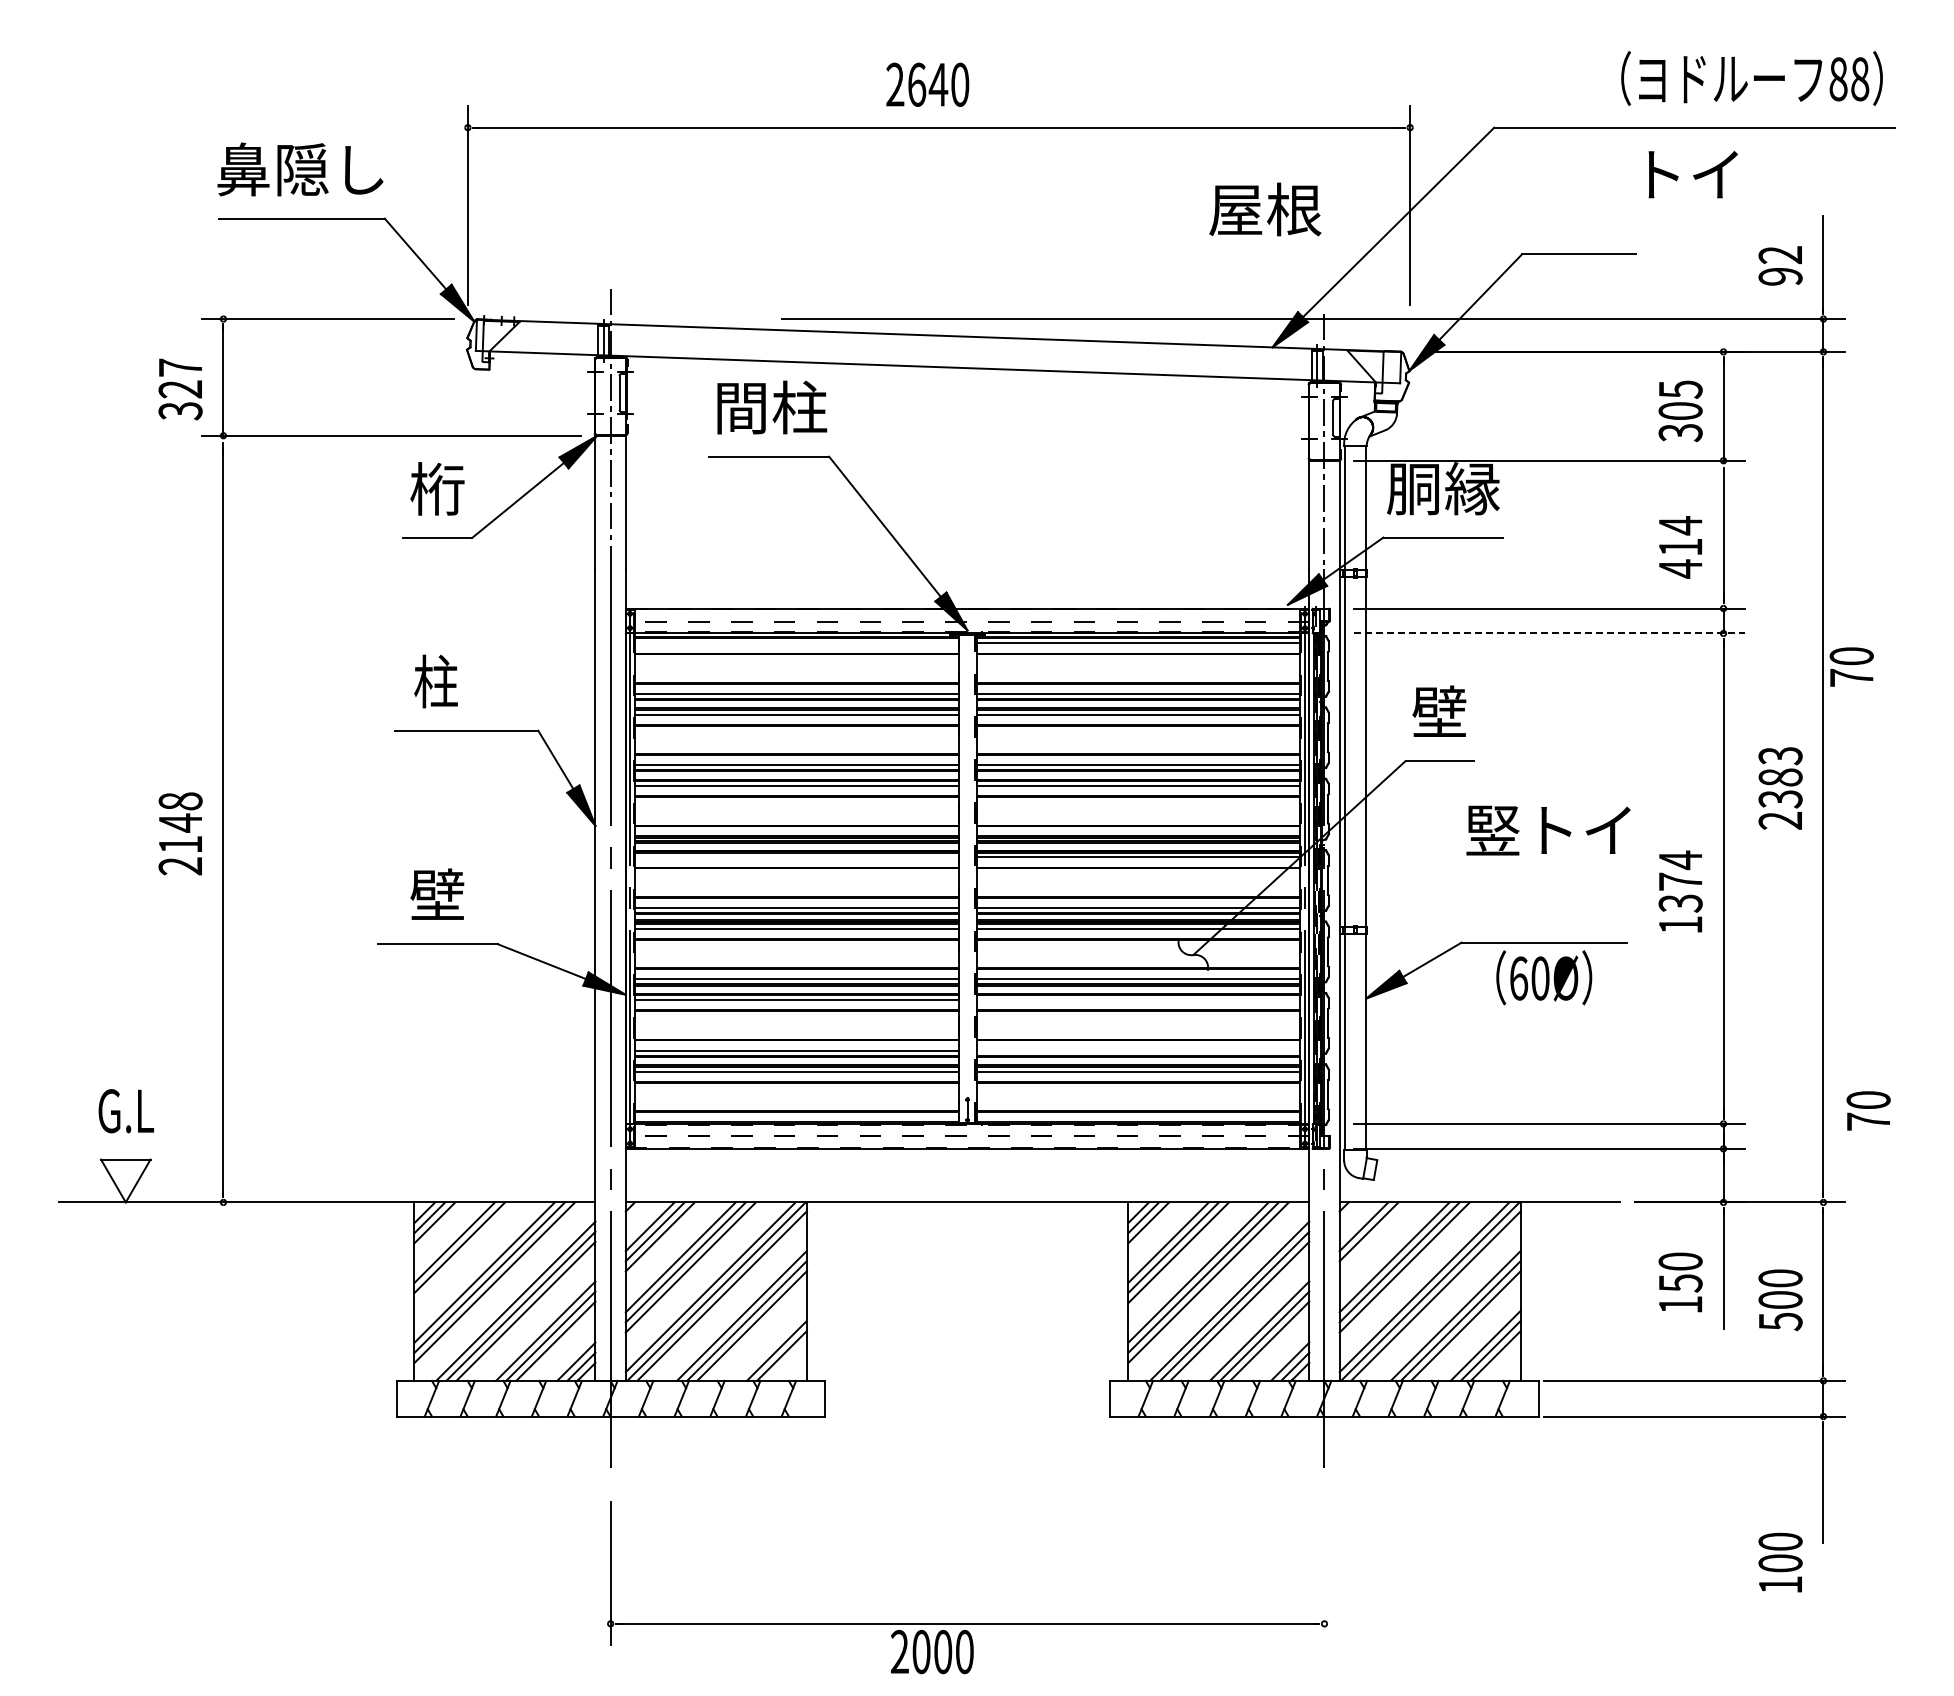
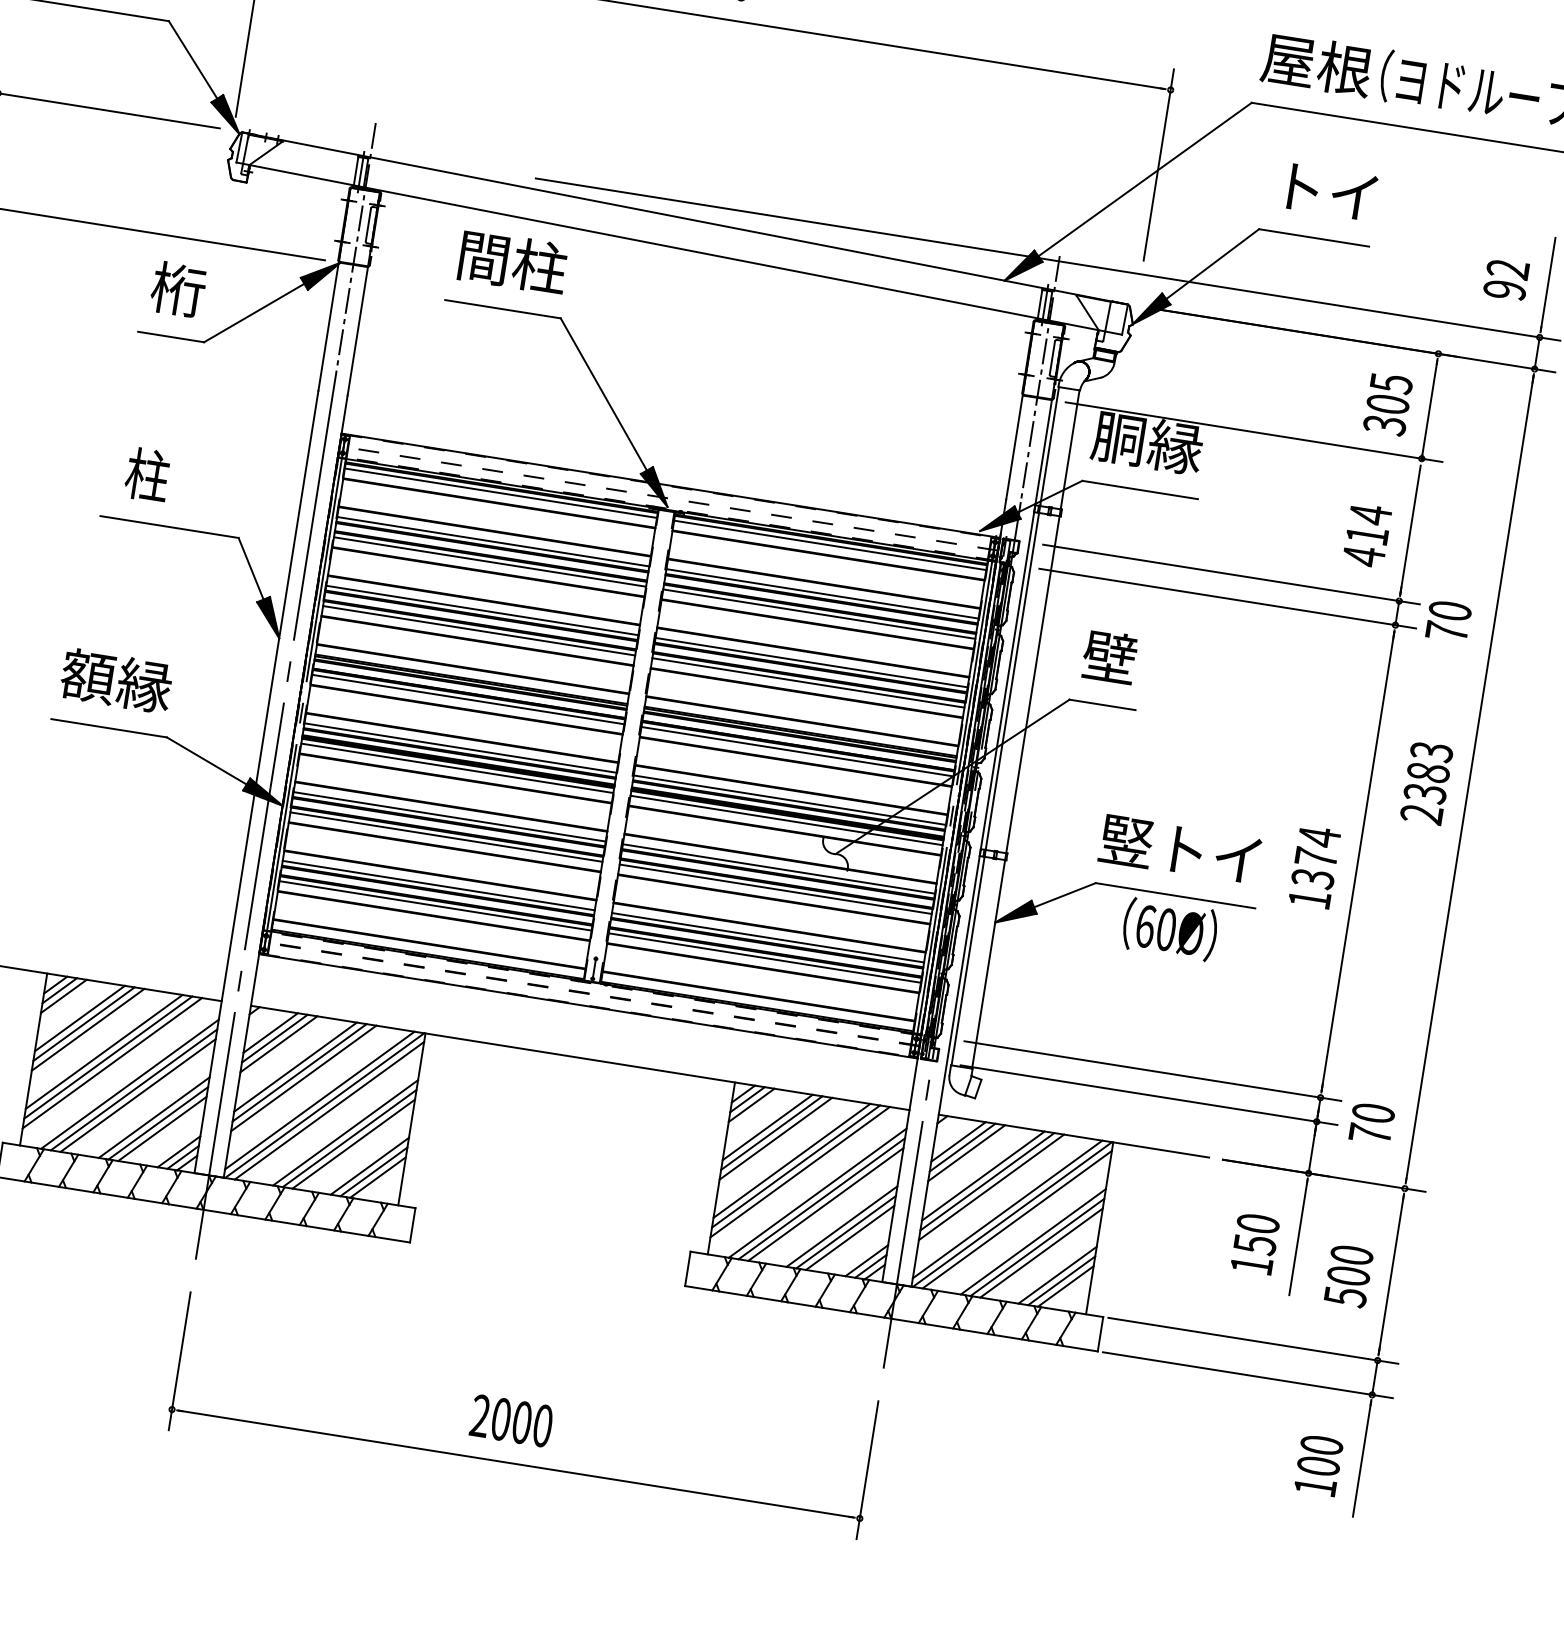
text: (1692, 174) -> (1331, 192), moved
text: (1265, 209) -> (1317, 64), moved
line: (1549, 633) -> (1227, 598), dashed -> solid
line: (796, 643) -> (500, 493), added
text: (1851, 666) -> (1448, 620), moved
text: (1548, 830) -> (1180, 849), moved
line: (796, 857) -> (468, 699), added
text: (437, 894) -> (116, 680), 壁 -> 額縁
line: (1138, 1000) -> (775, 889), added
line: (1138, 1050) -> (768, 937), added
text: (1868, 1110) -> (1371, 1123), moved
line: (1373, 1236) -> (966, 1152), added
line: (464, 1252) -> (87, 1029), added
line: (771, 1345) -> (369, 1165), added
text: (1780, 1562) -> (1318, 1465), moved
line: (1324, 1573) -> (867, 1469), added
text: (932, 1652) -> (511, 1421), moved

